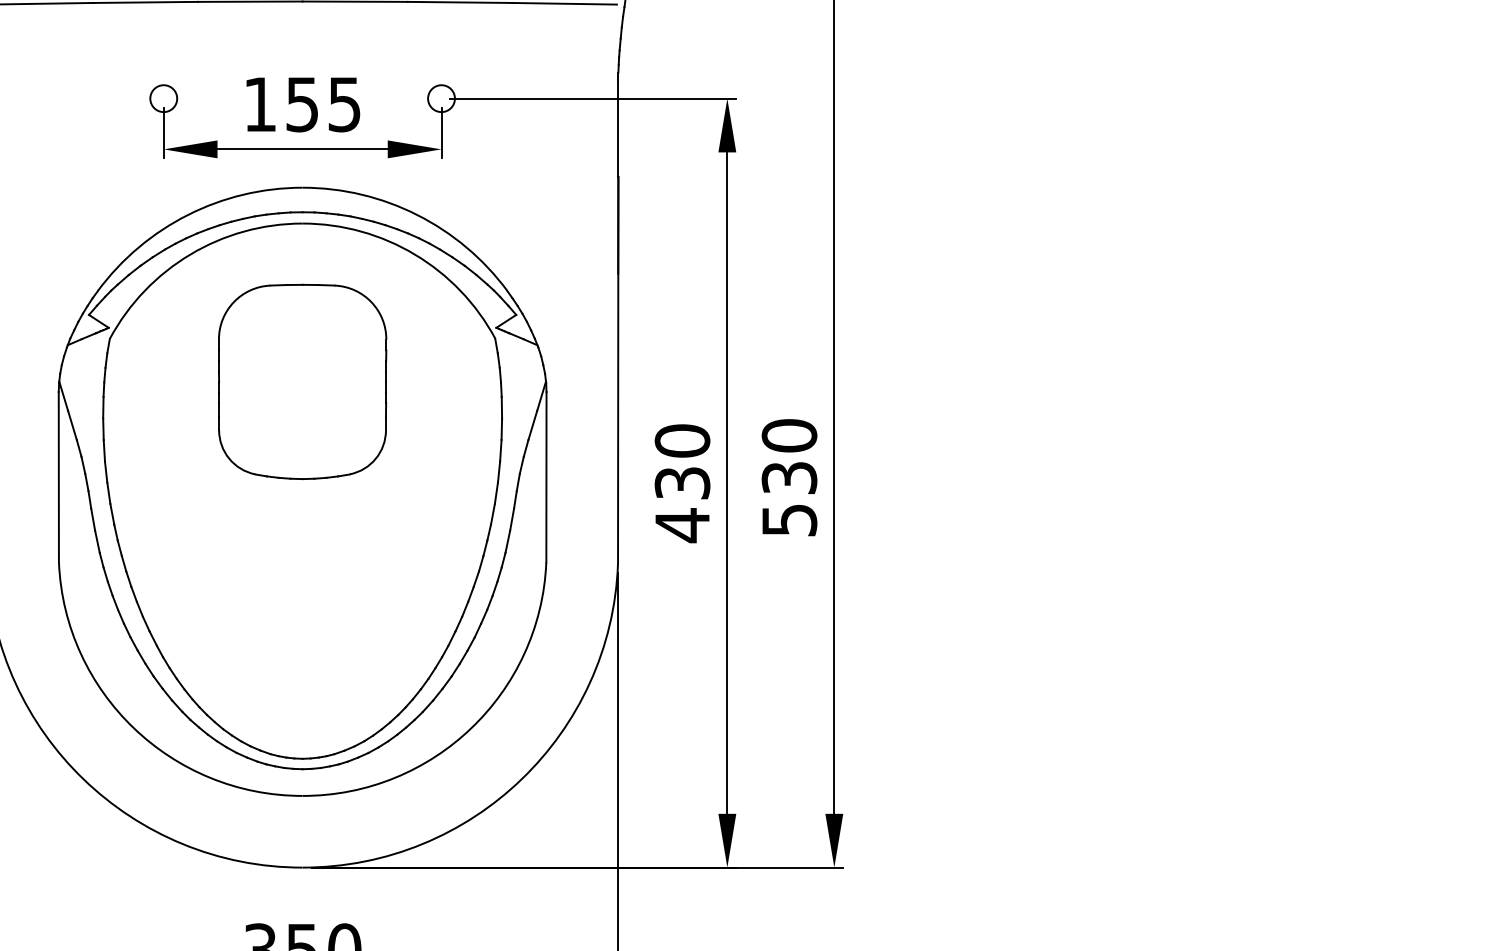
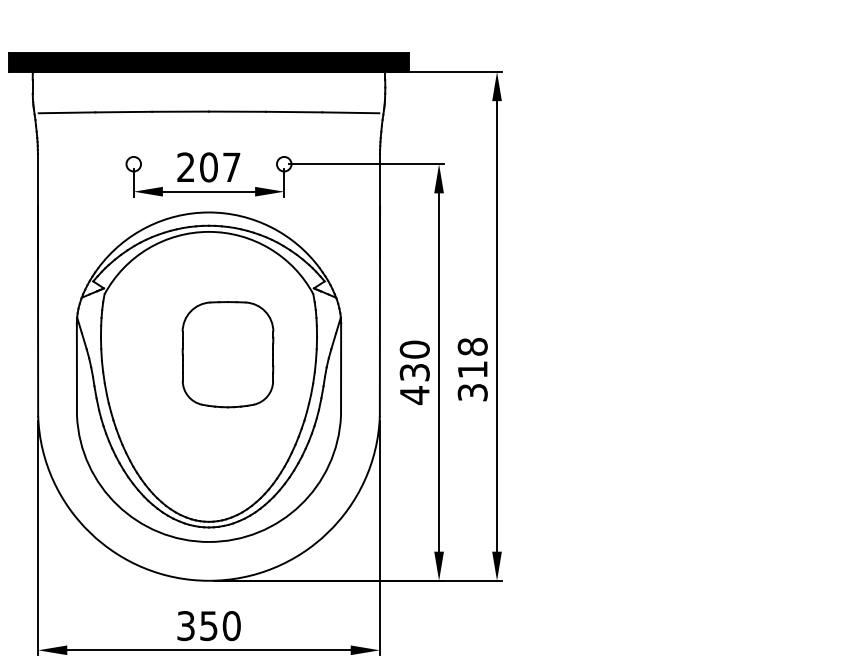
text: (301, 104) -> (208, 167), 155 -> 207
part: (301, 381) -> (227, 354), moved
text: (789, 475) -> (472, 368), 530 -> 318

